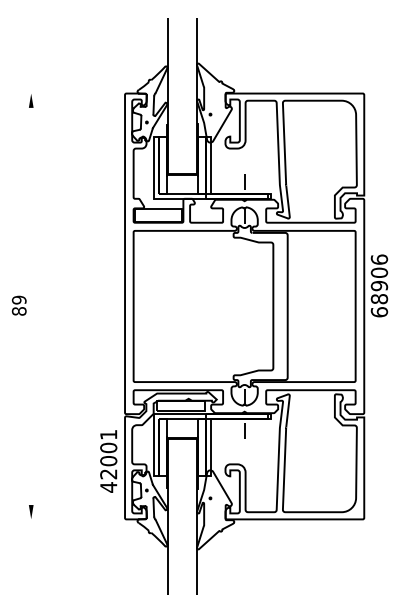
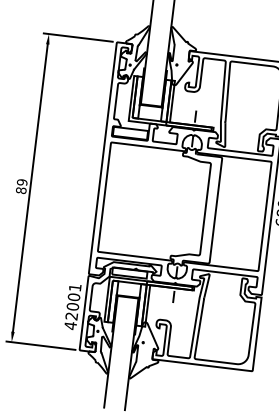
line: (71, 93) -> (78, 37), added
line: (31, 306) -> (30, 188), added
line: (71, 519) -> (40, 345), added

